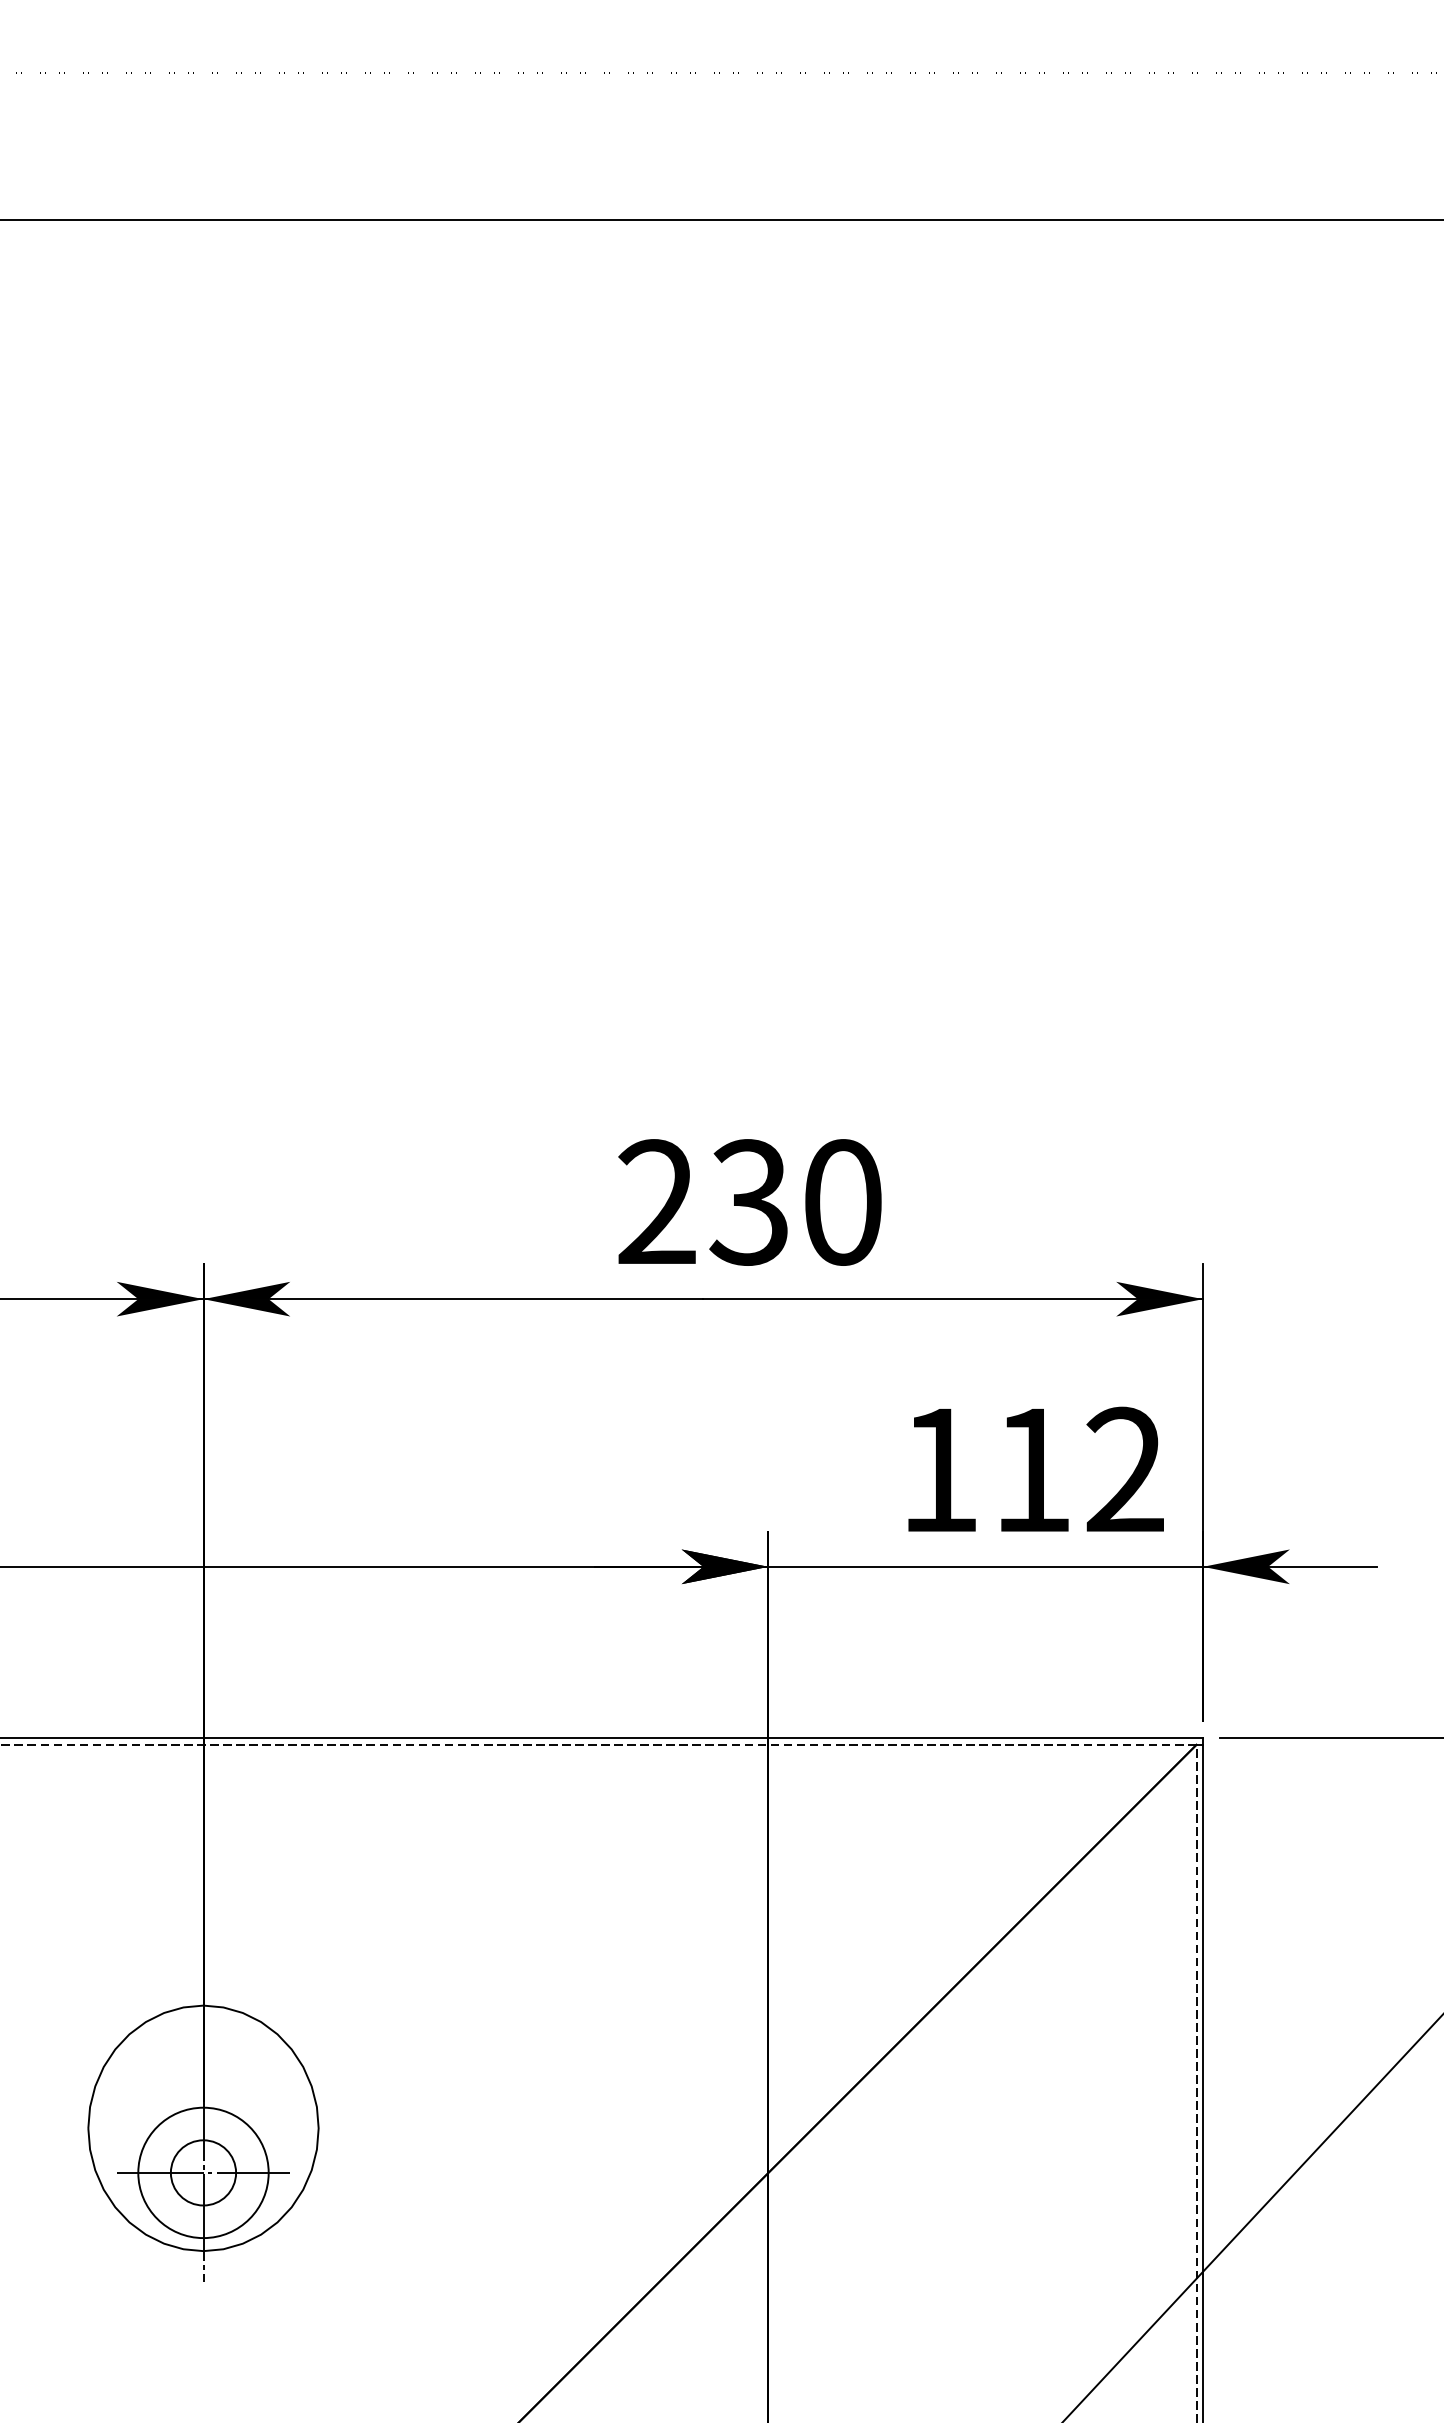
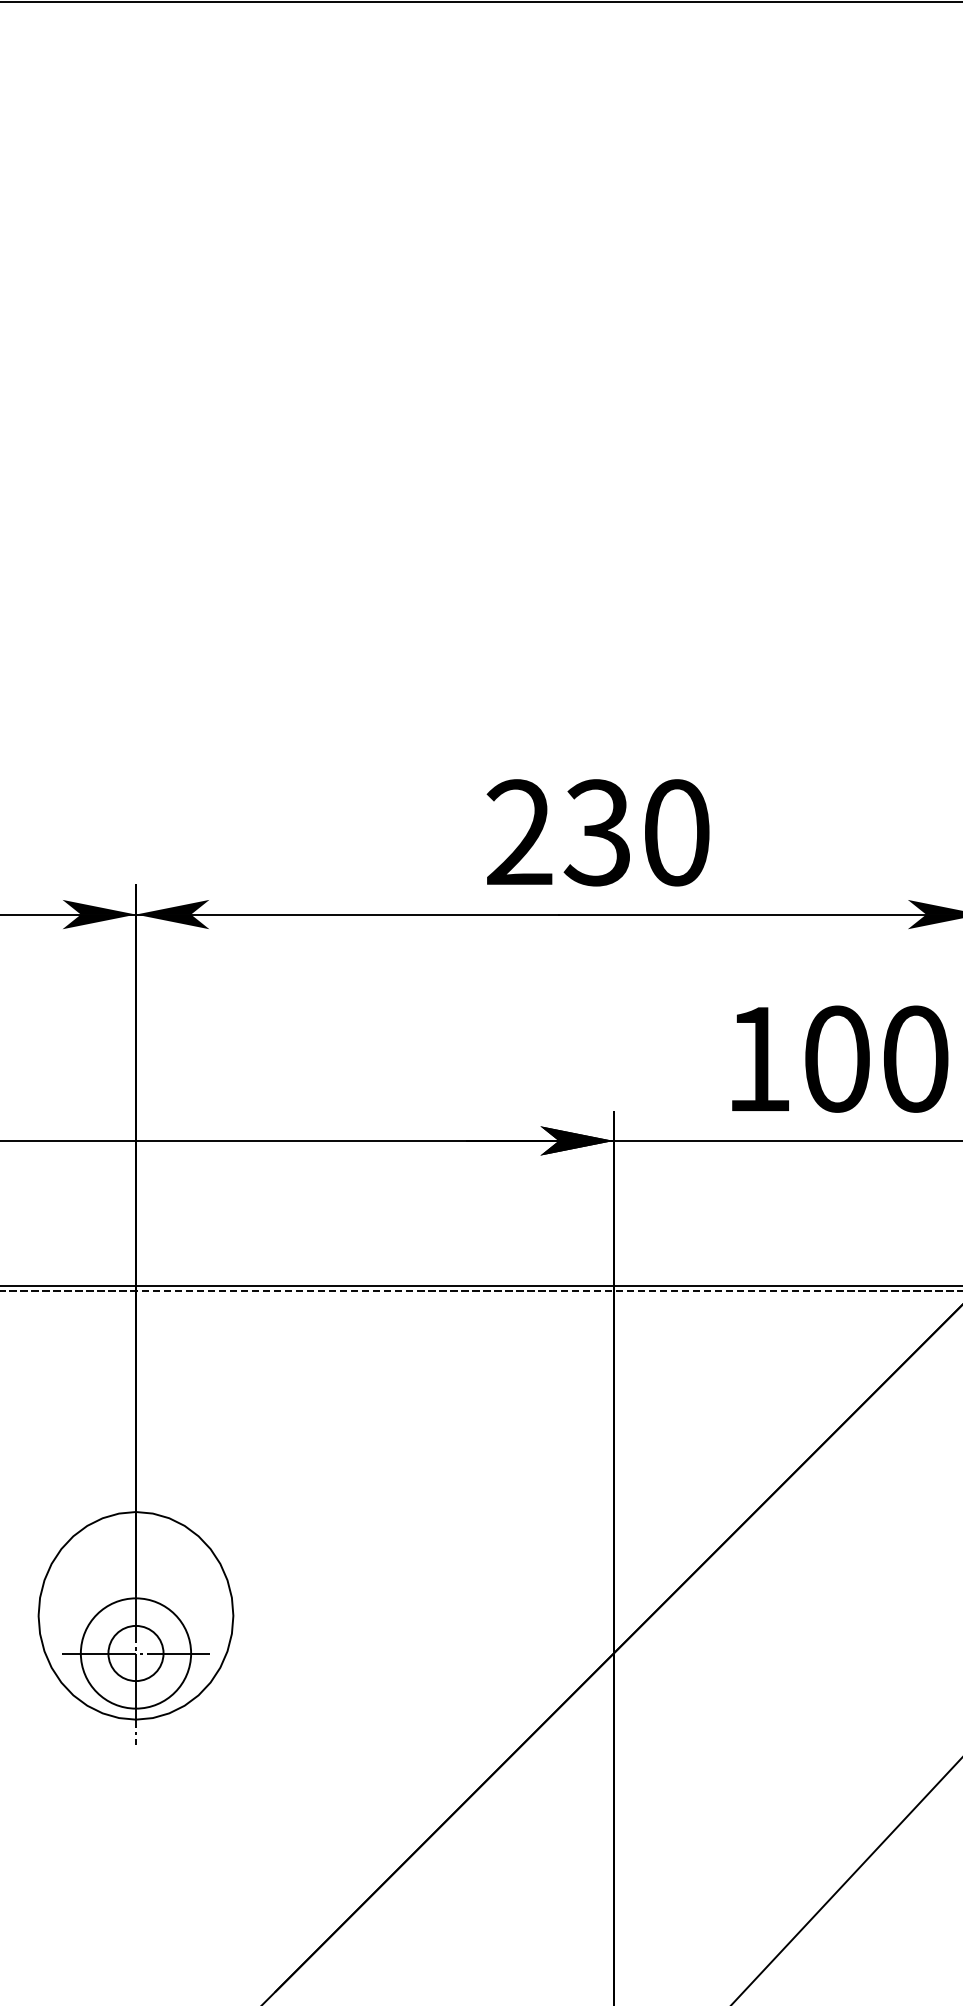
text: (1079, 1469) -> (876, 1058), 112 -> 100

